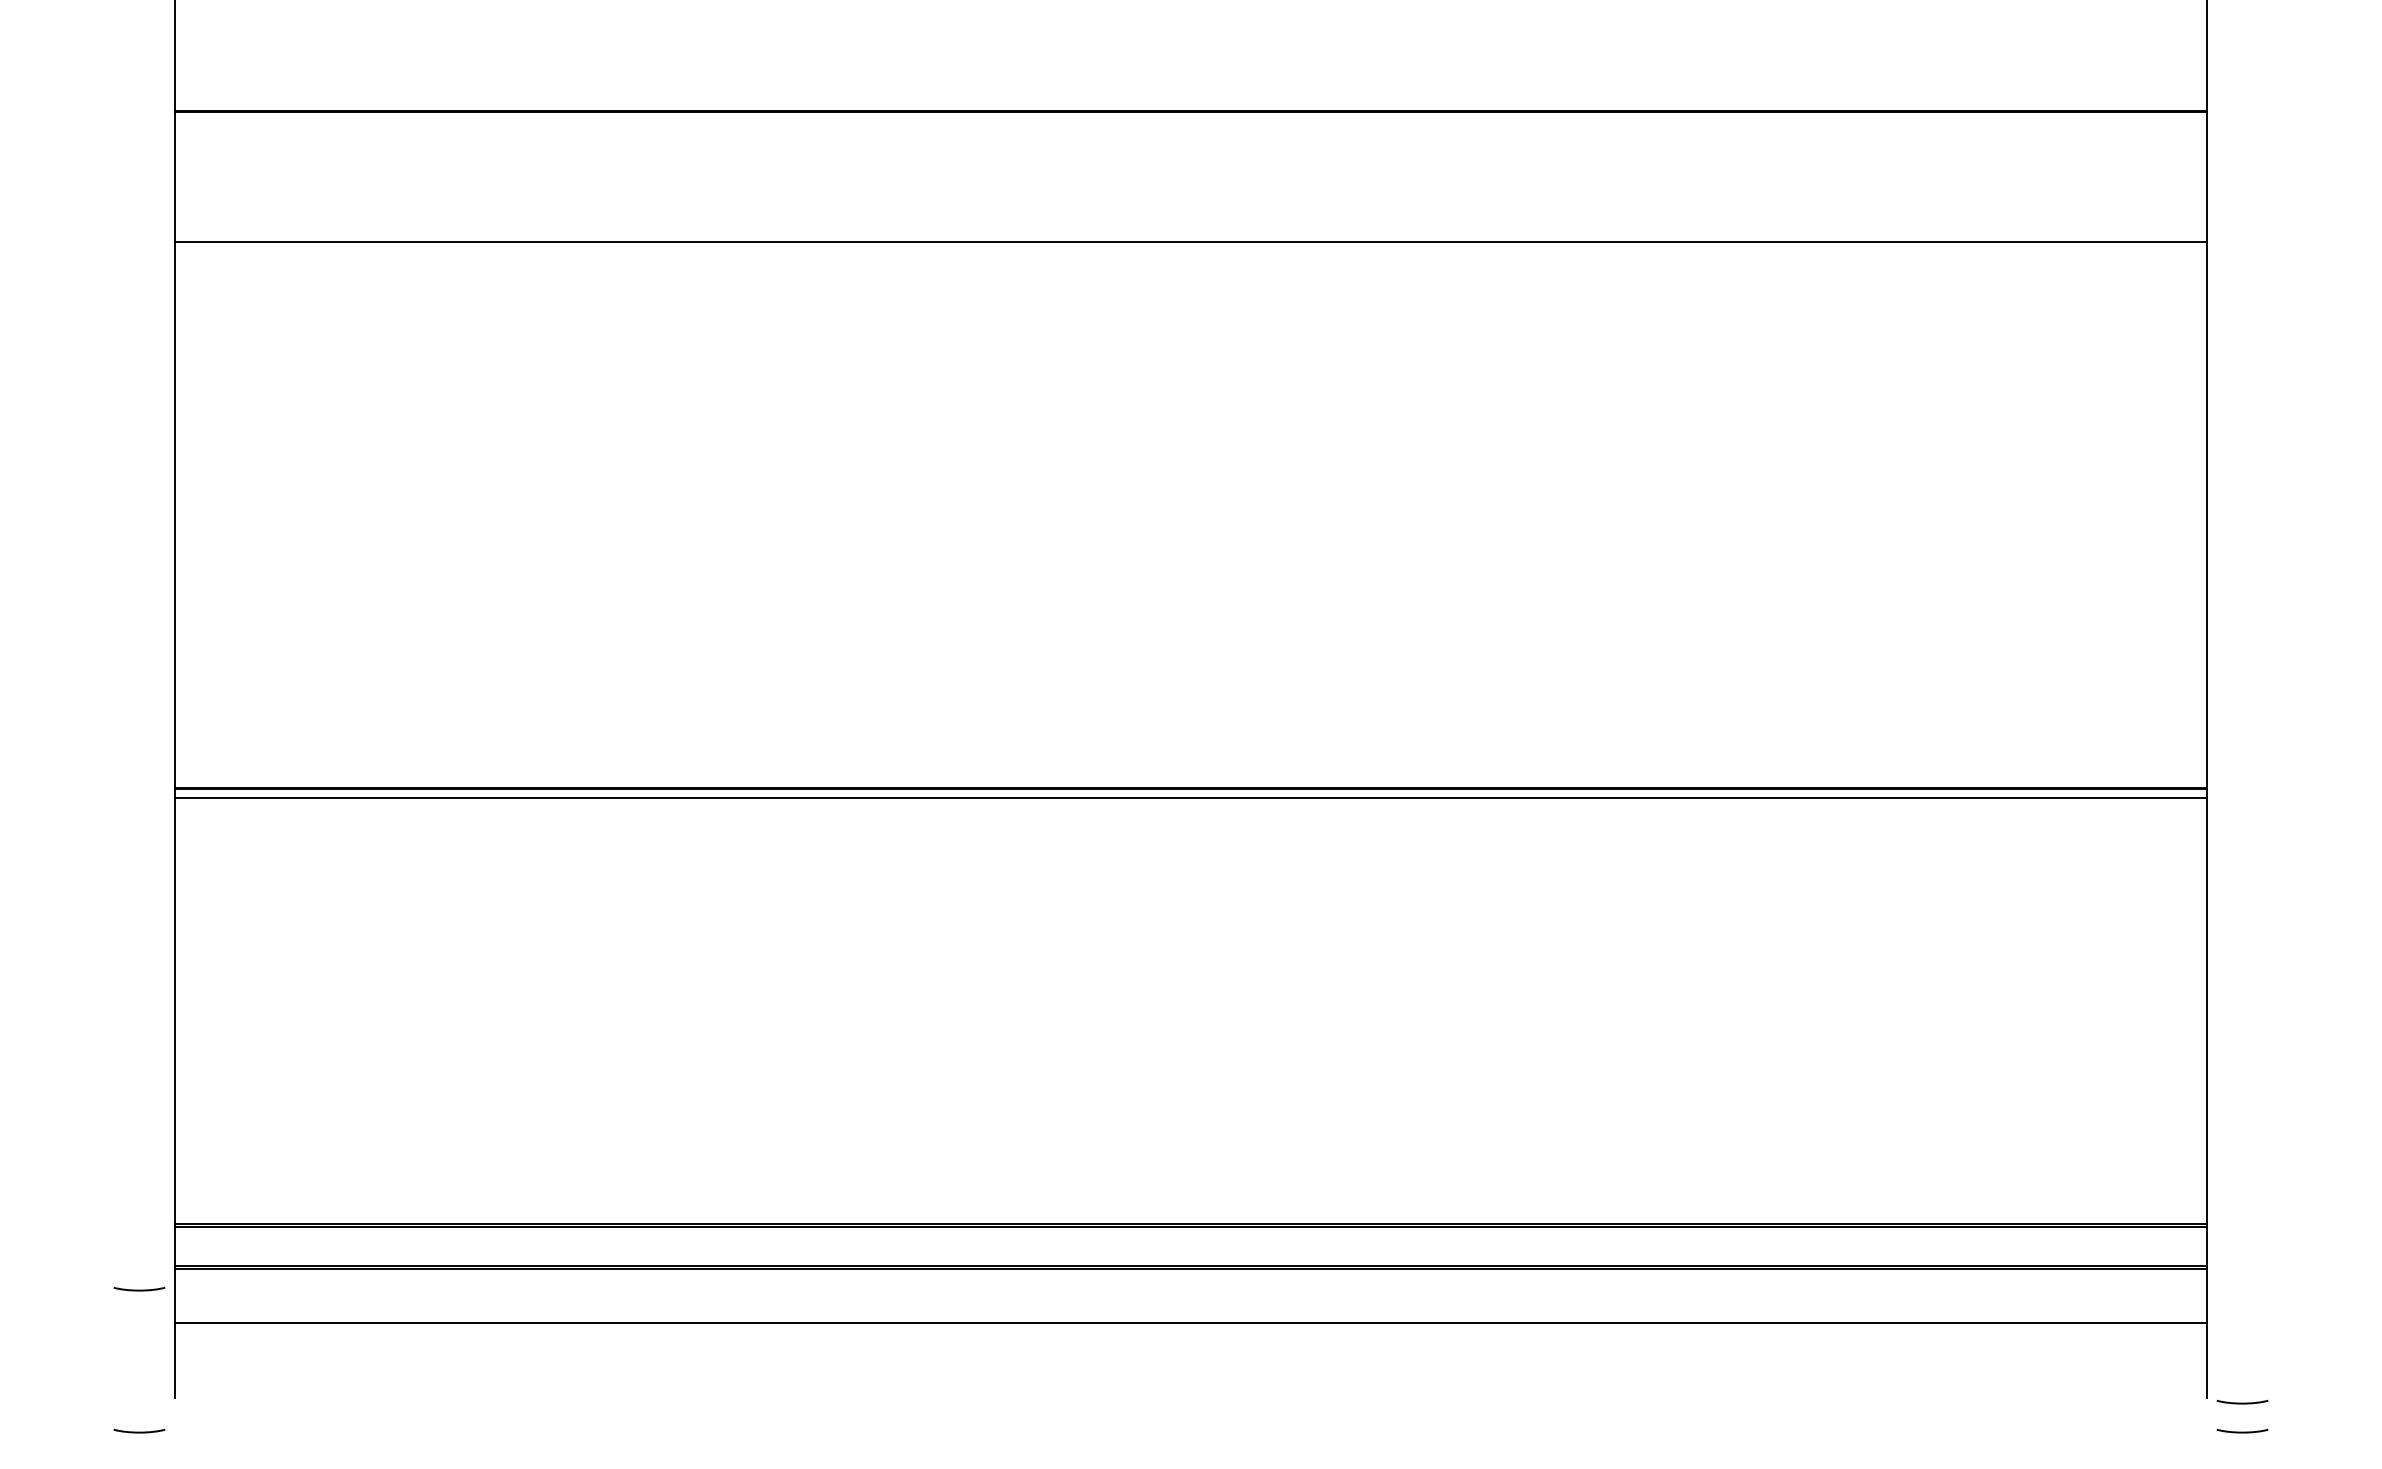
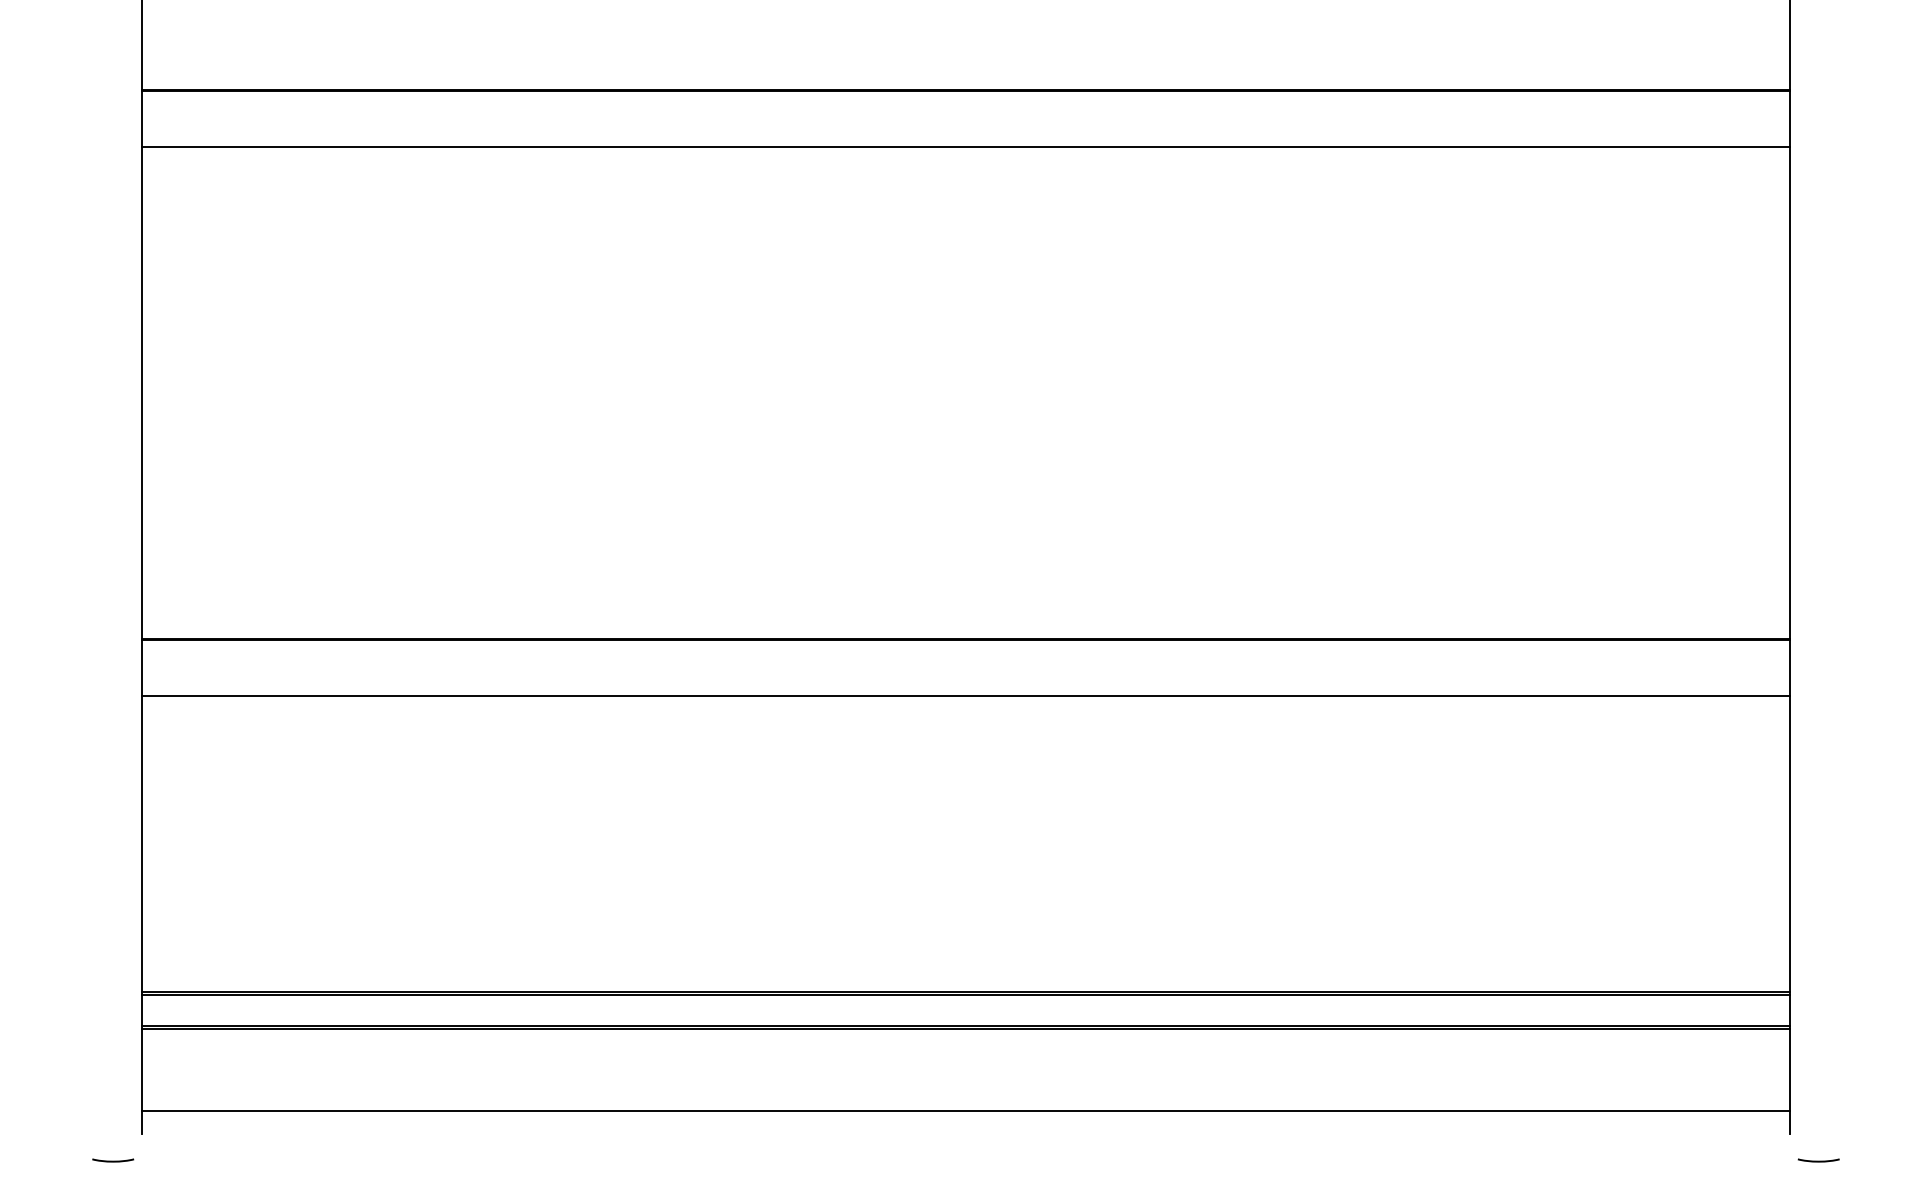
line: (1190, 241) -> (965, 146), moved
line: (1190, 798) -> (965, 696), moved
curve: (139, 1289) -> (113, 1045), removed
line: (1190, 1323) -> (965, 1111), moved
curve: (2242, 1402) -> (1818, 1137), removed

